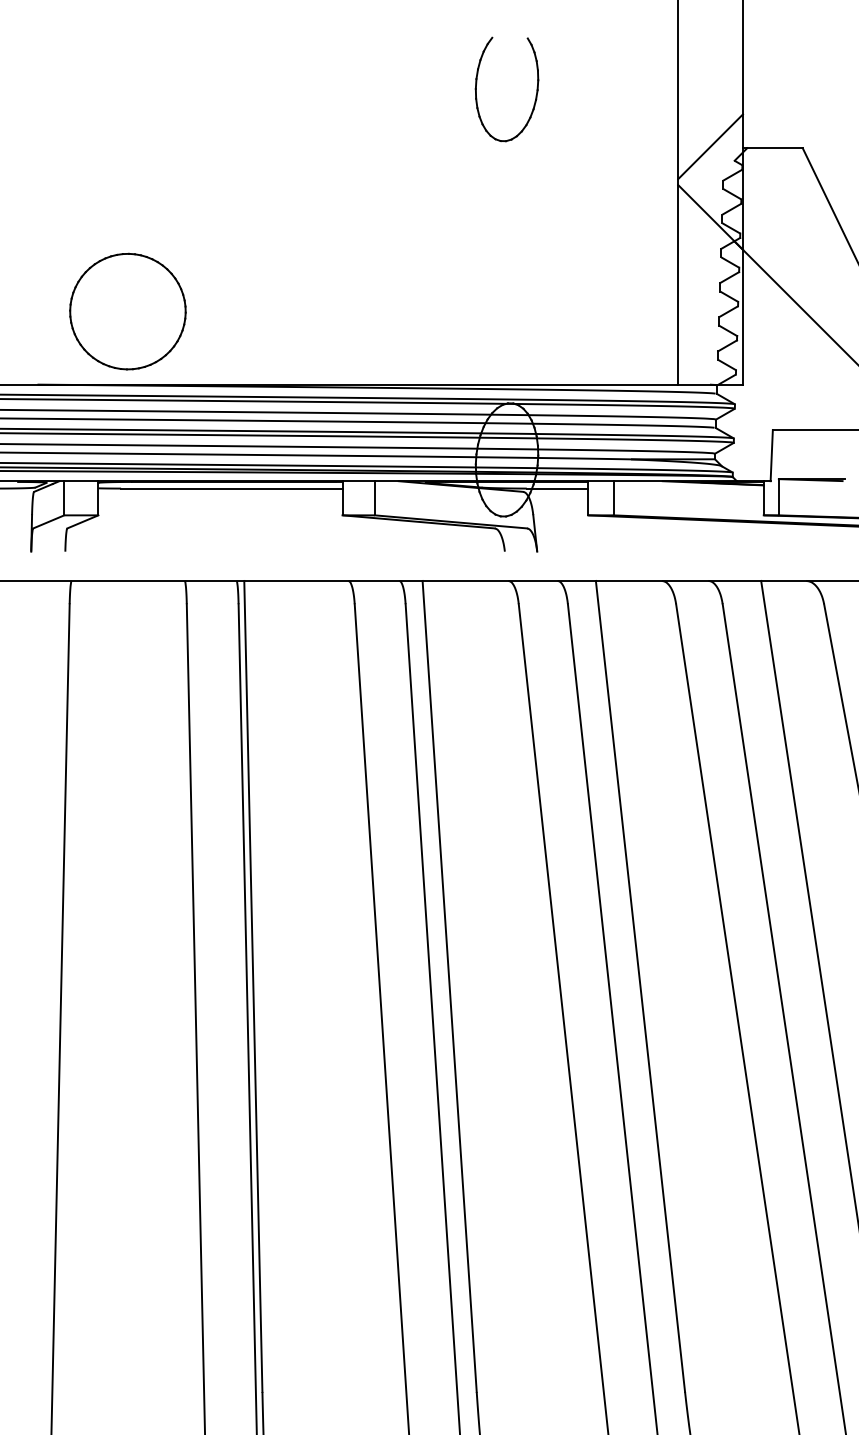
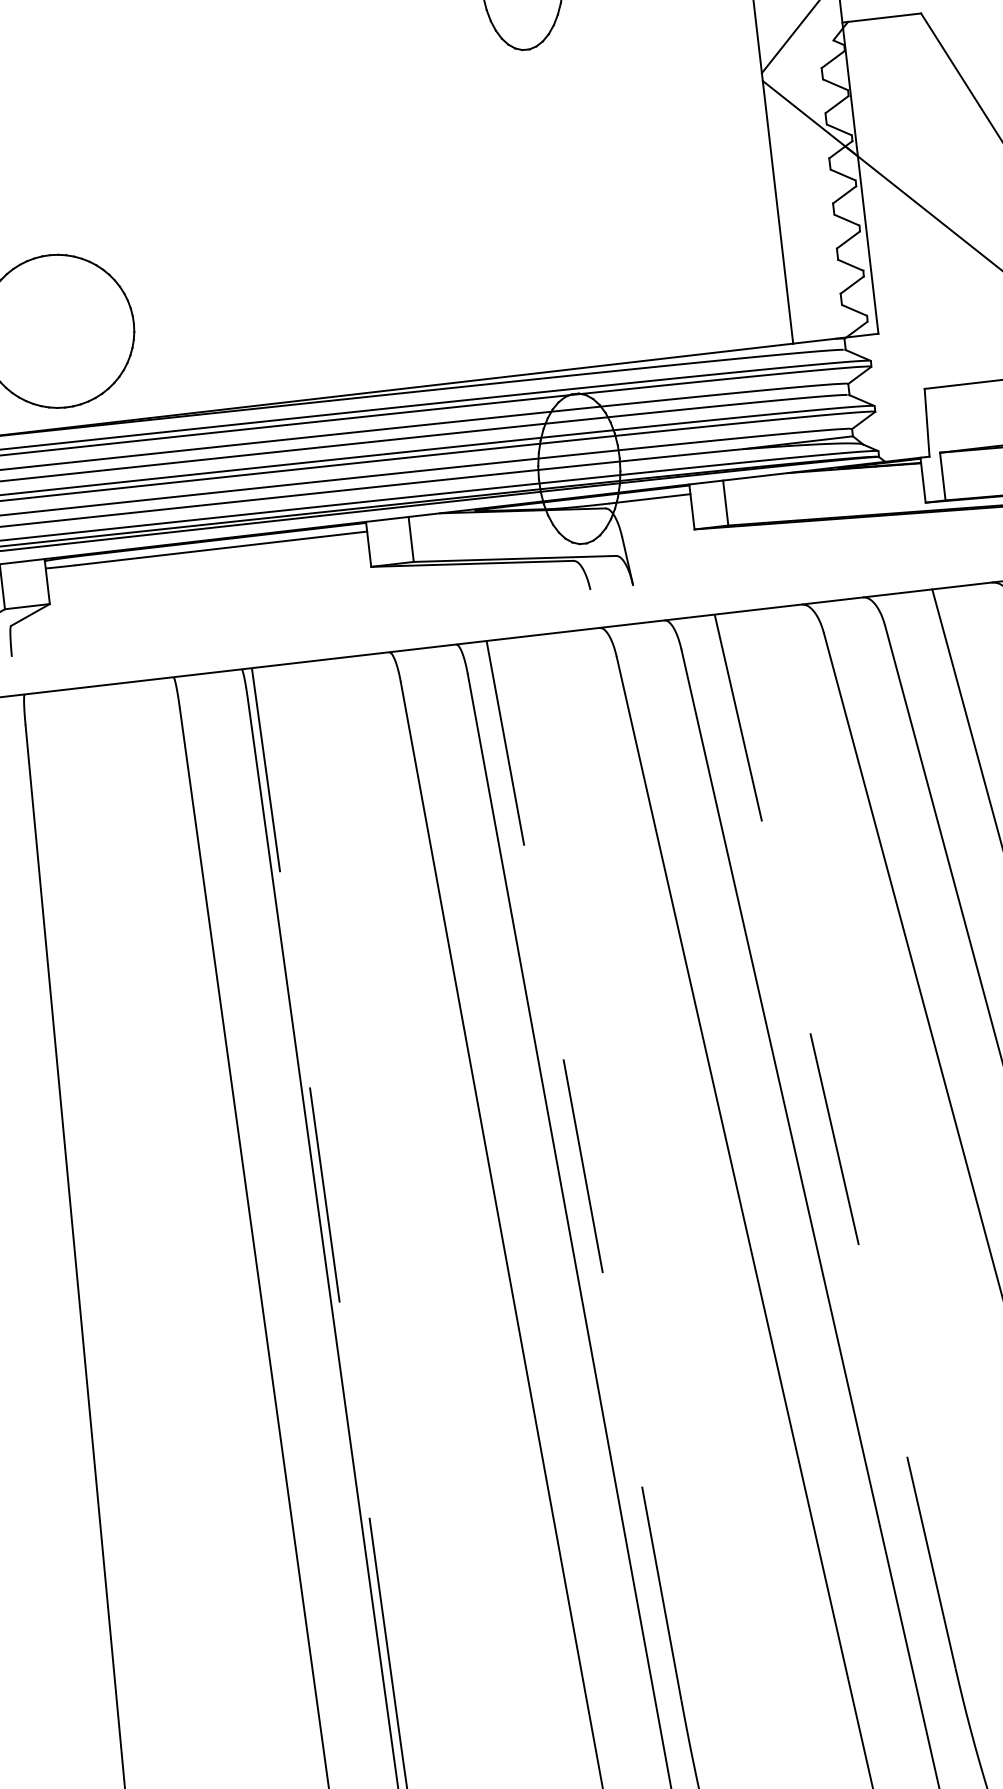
line: (449, 985) -> (583, 1169), solid -> dashed
line: (253, 986) -> (325, 1200), solid -> dashed
line: (640, 986) -> (835, 1141), solid -> dashed

